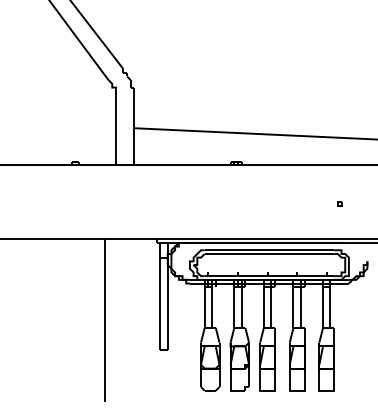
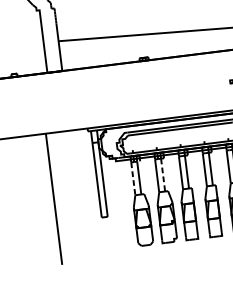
line: (204, 308) -> (133, 179), solid -> dashed
line: (241, 308) -> (163, 175), solid -> dashed

